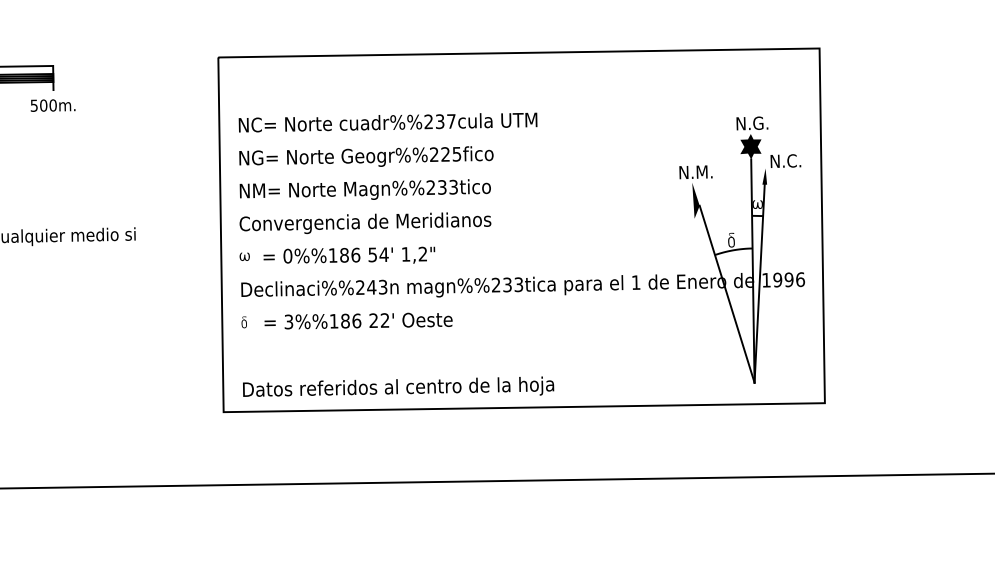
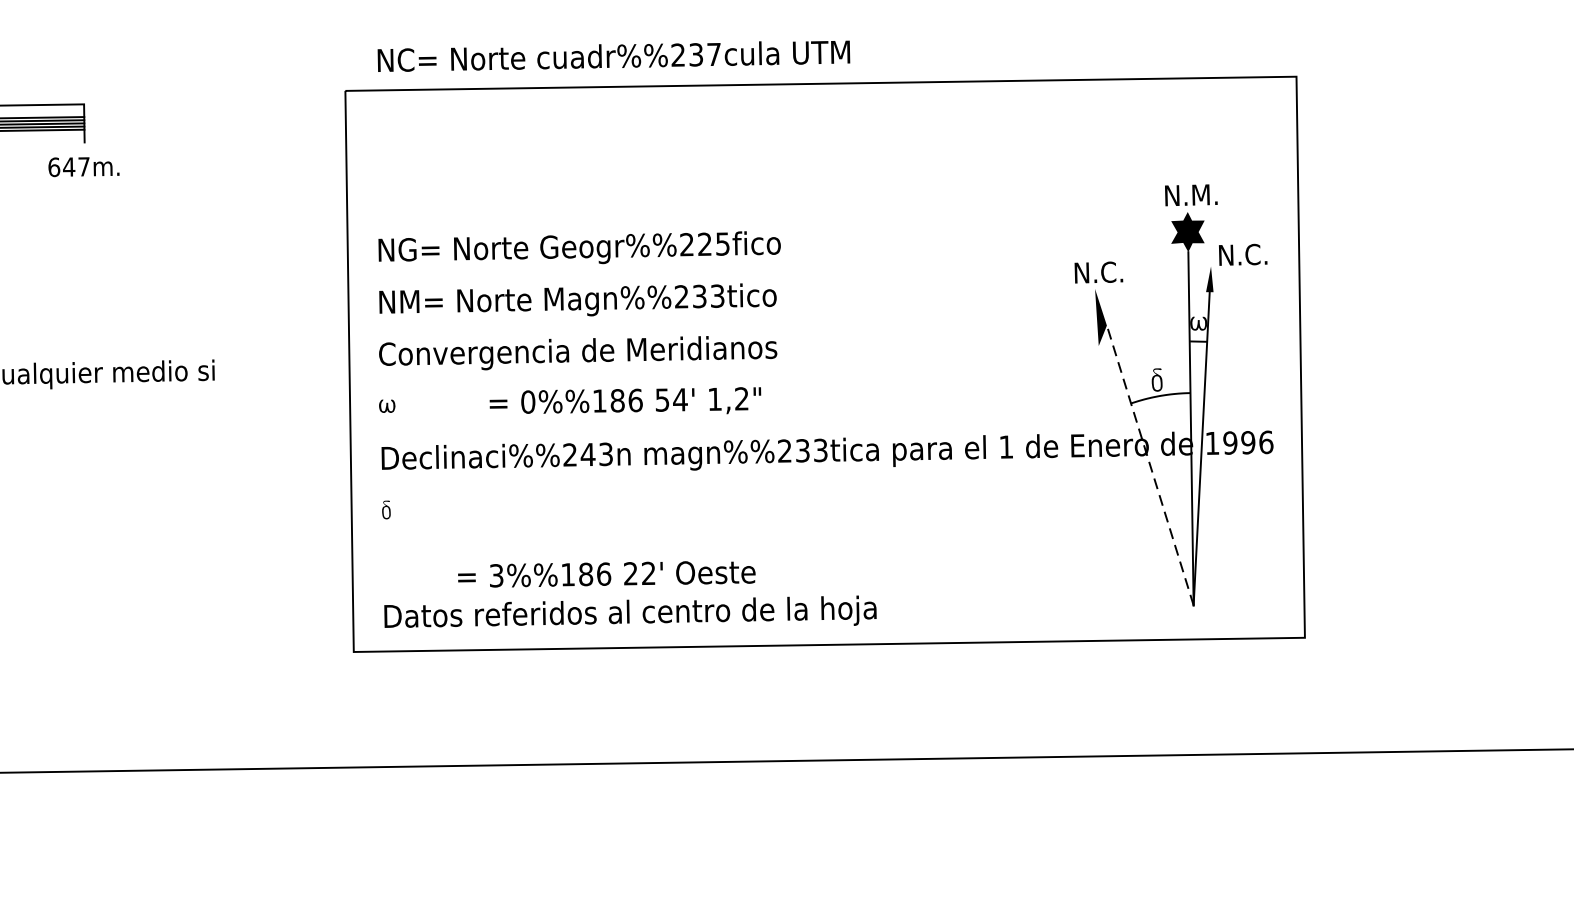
text: (43, 105) -> (68, 166), 500m. -> 647m.
text: (387, 122) -> (612, 56), moved
text: (761, 122) -> (1204, 193), N.G. -> N.M.
text: (704, 171) -> (1114, 271), N.M. -> N.C.
text: (349, 254) -> (625, 399), moved
line: (727, 294) -> (1150, 465), solid -> dashed
text: (358, 320) -> (606, 573), moved

